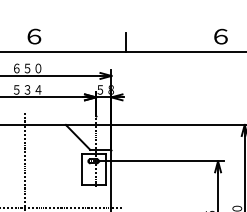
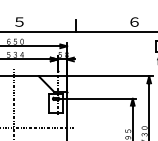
text: (34, 35) -> (19, 21), ６ -> ５

